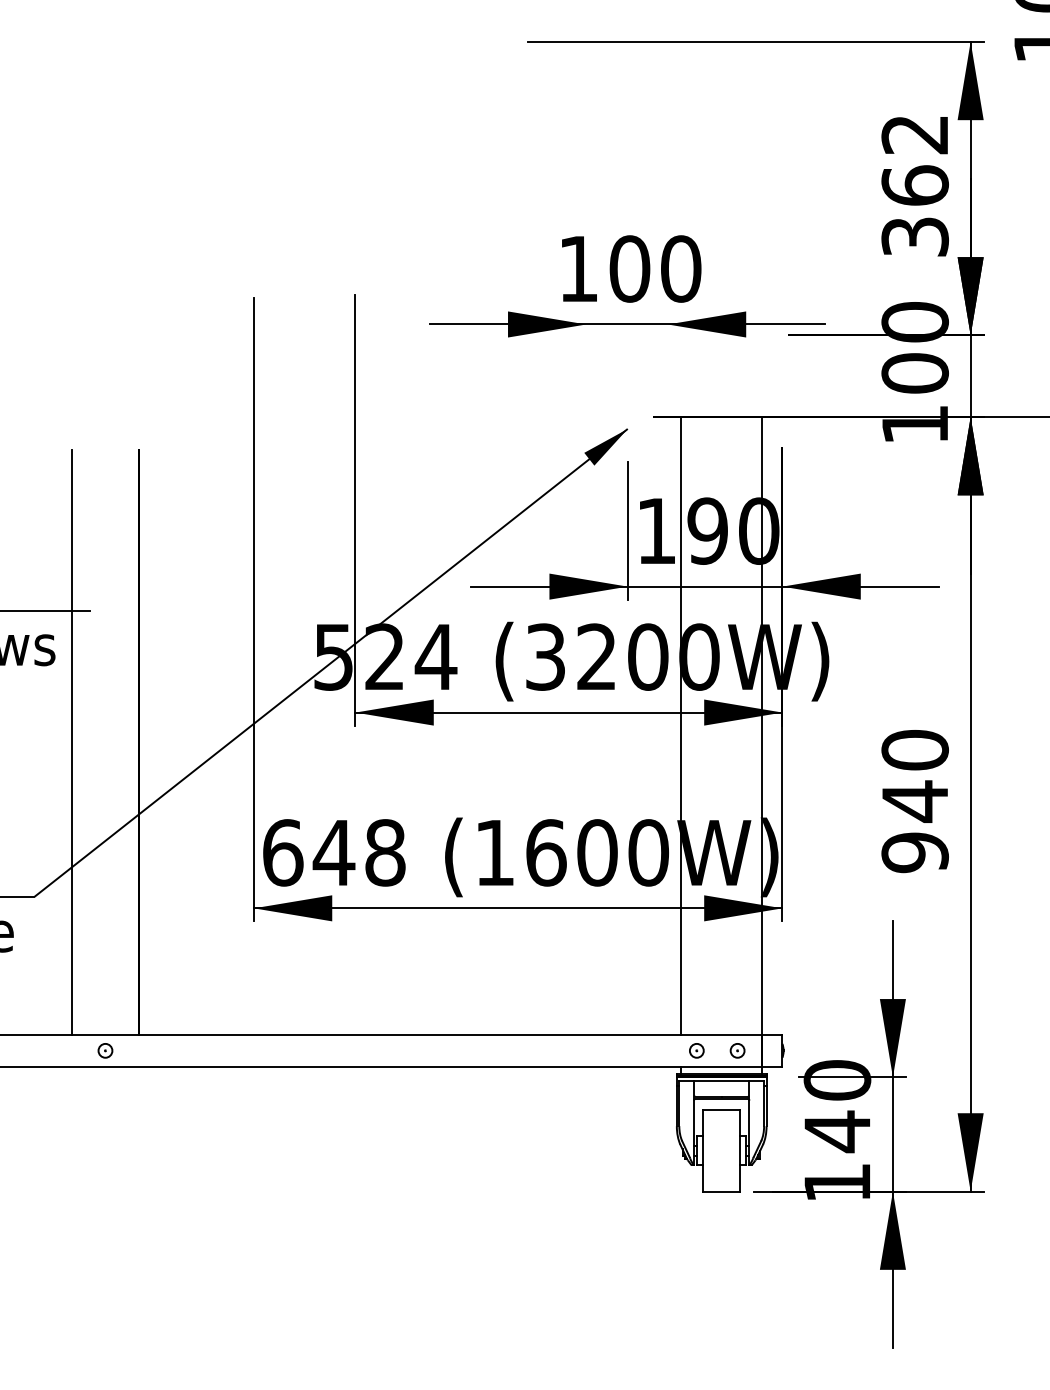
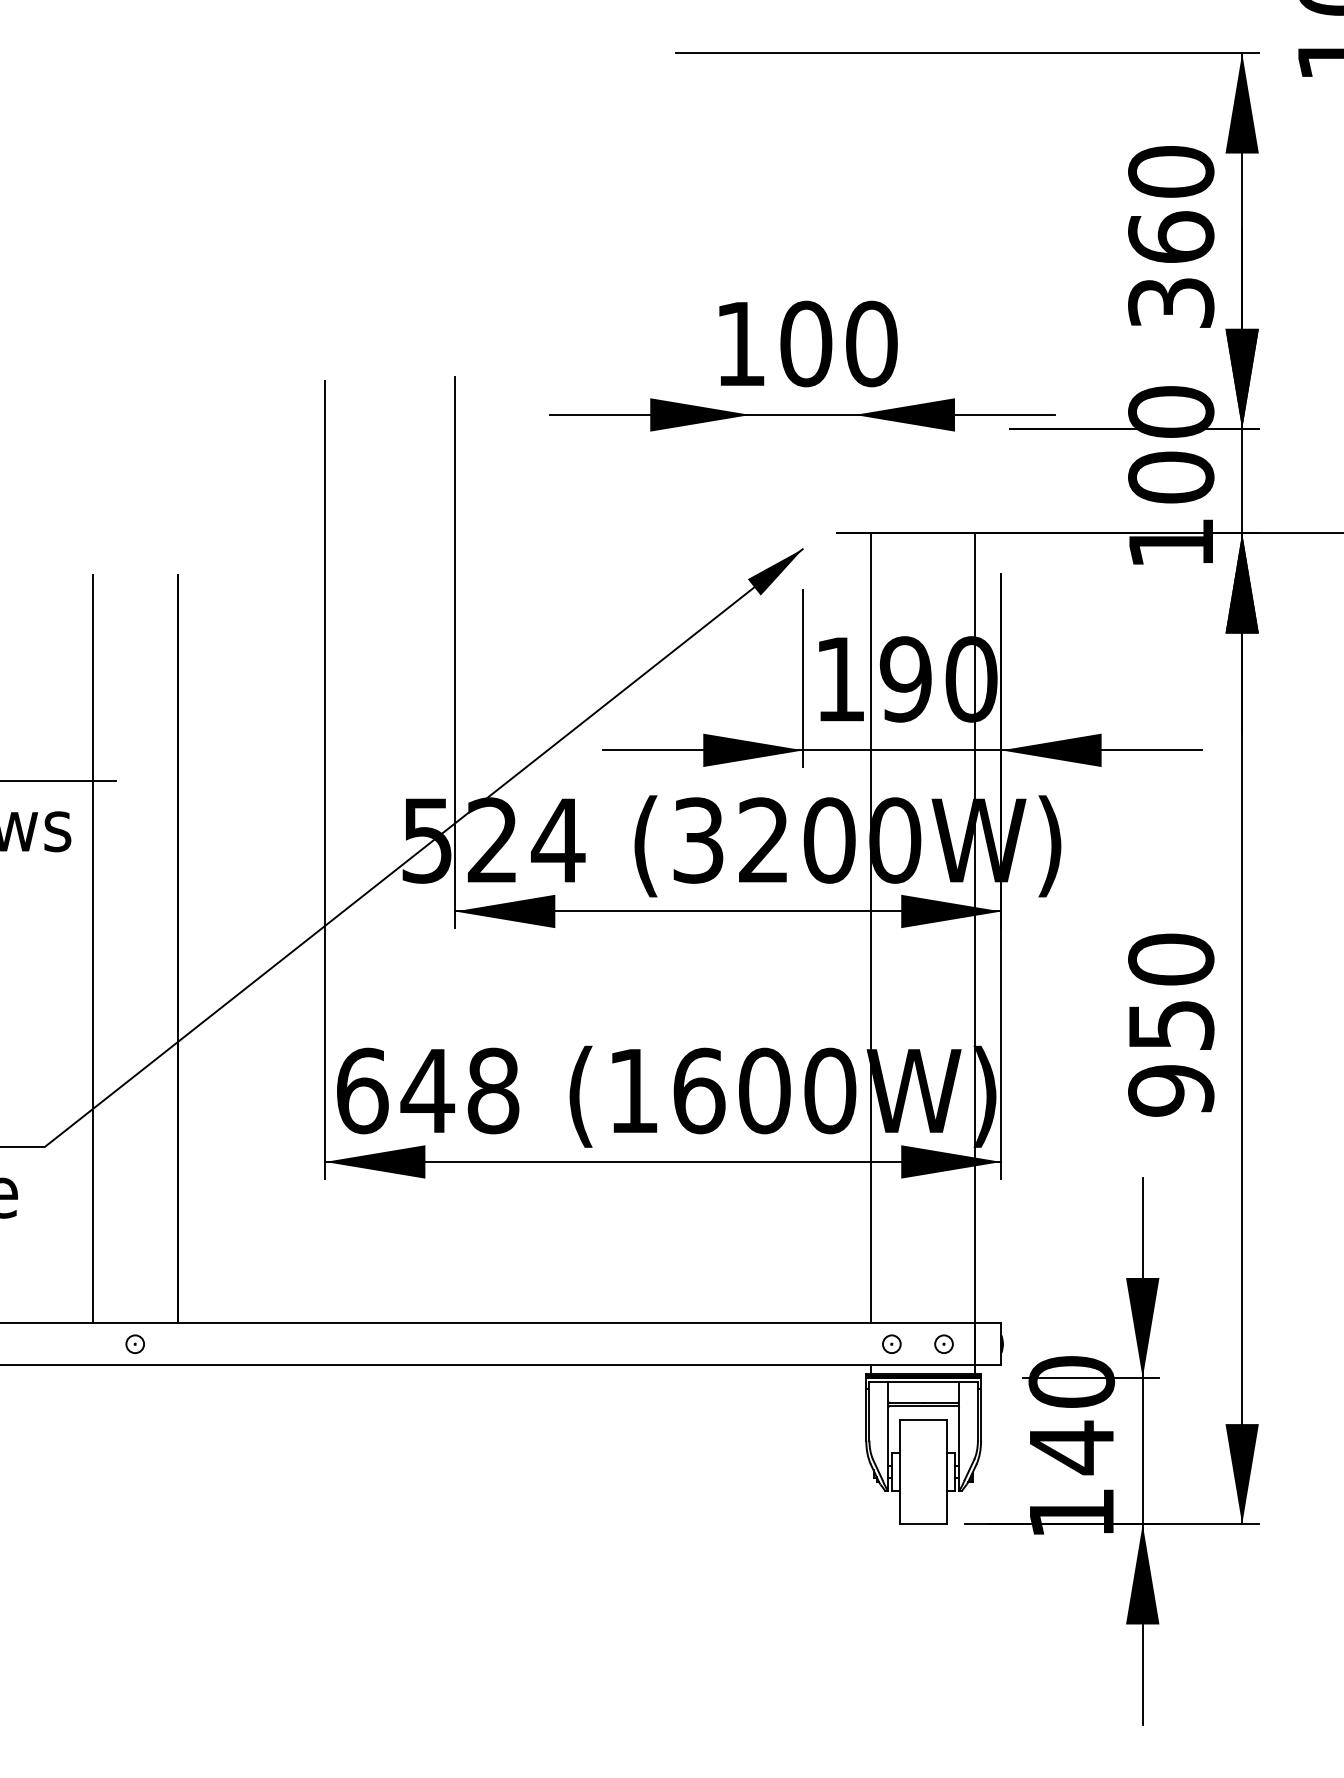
text: (915, 134) -> (1171, 171), 362 -> 360
text: (915, 801) -> (1171, 1025), 940 -> 950

